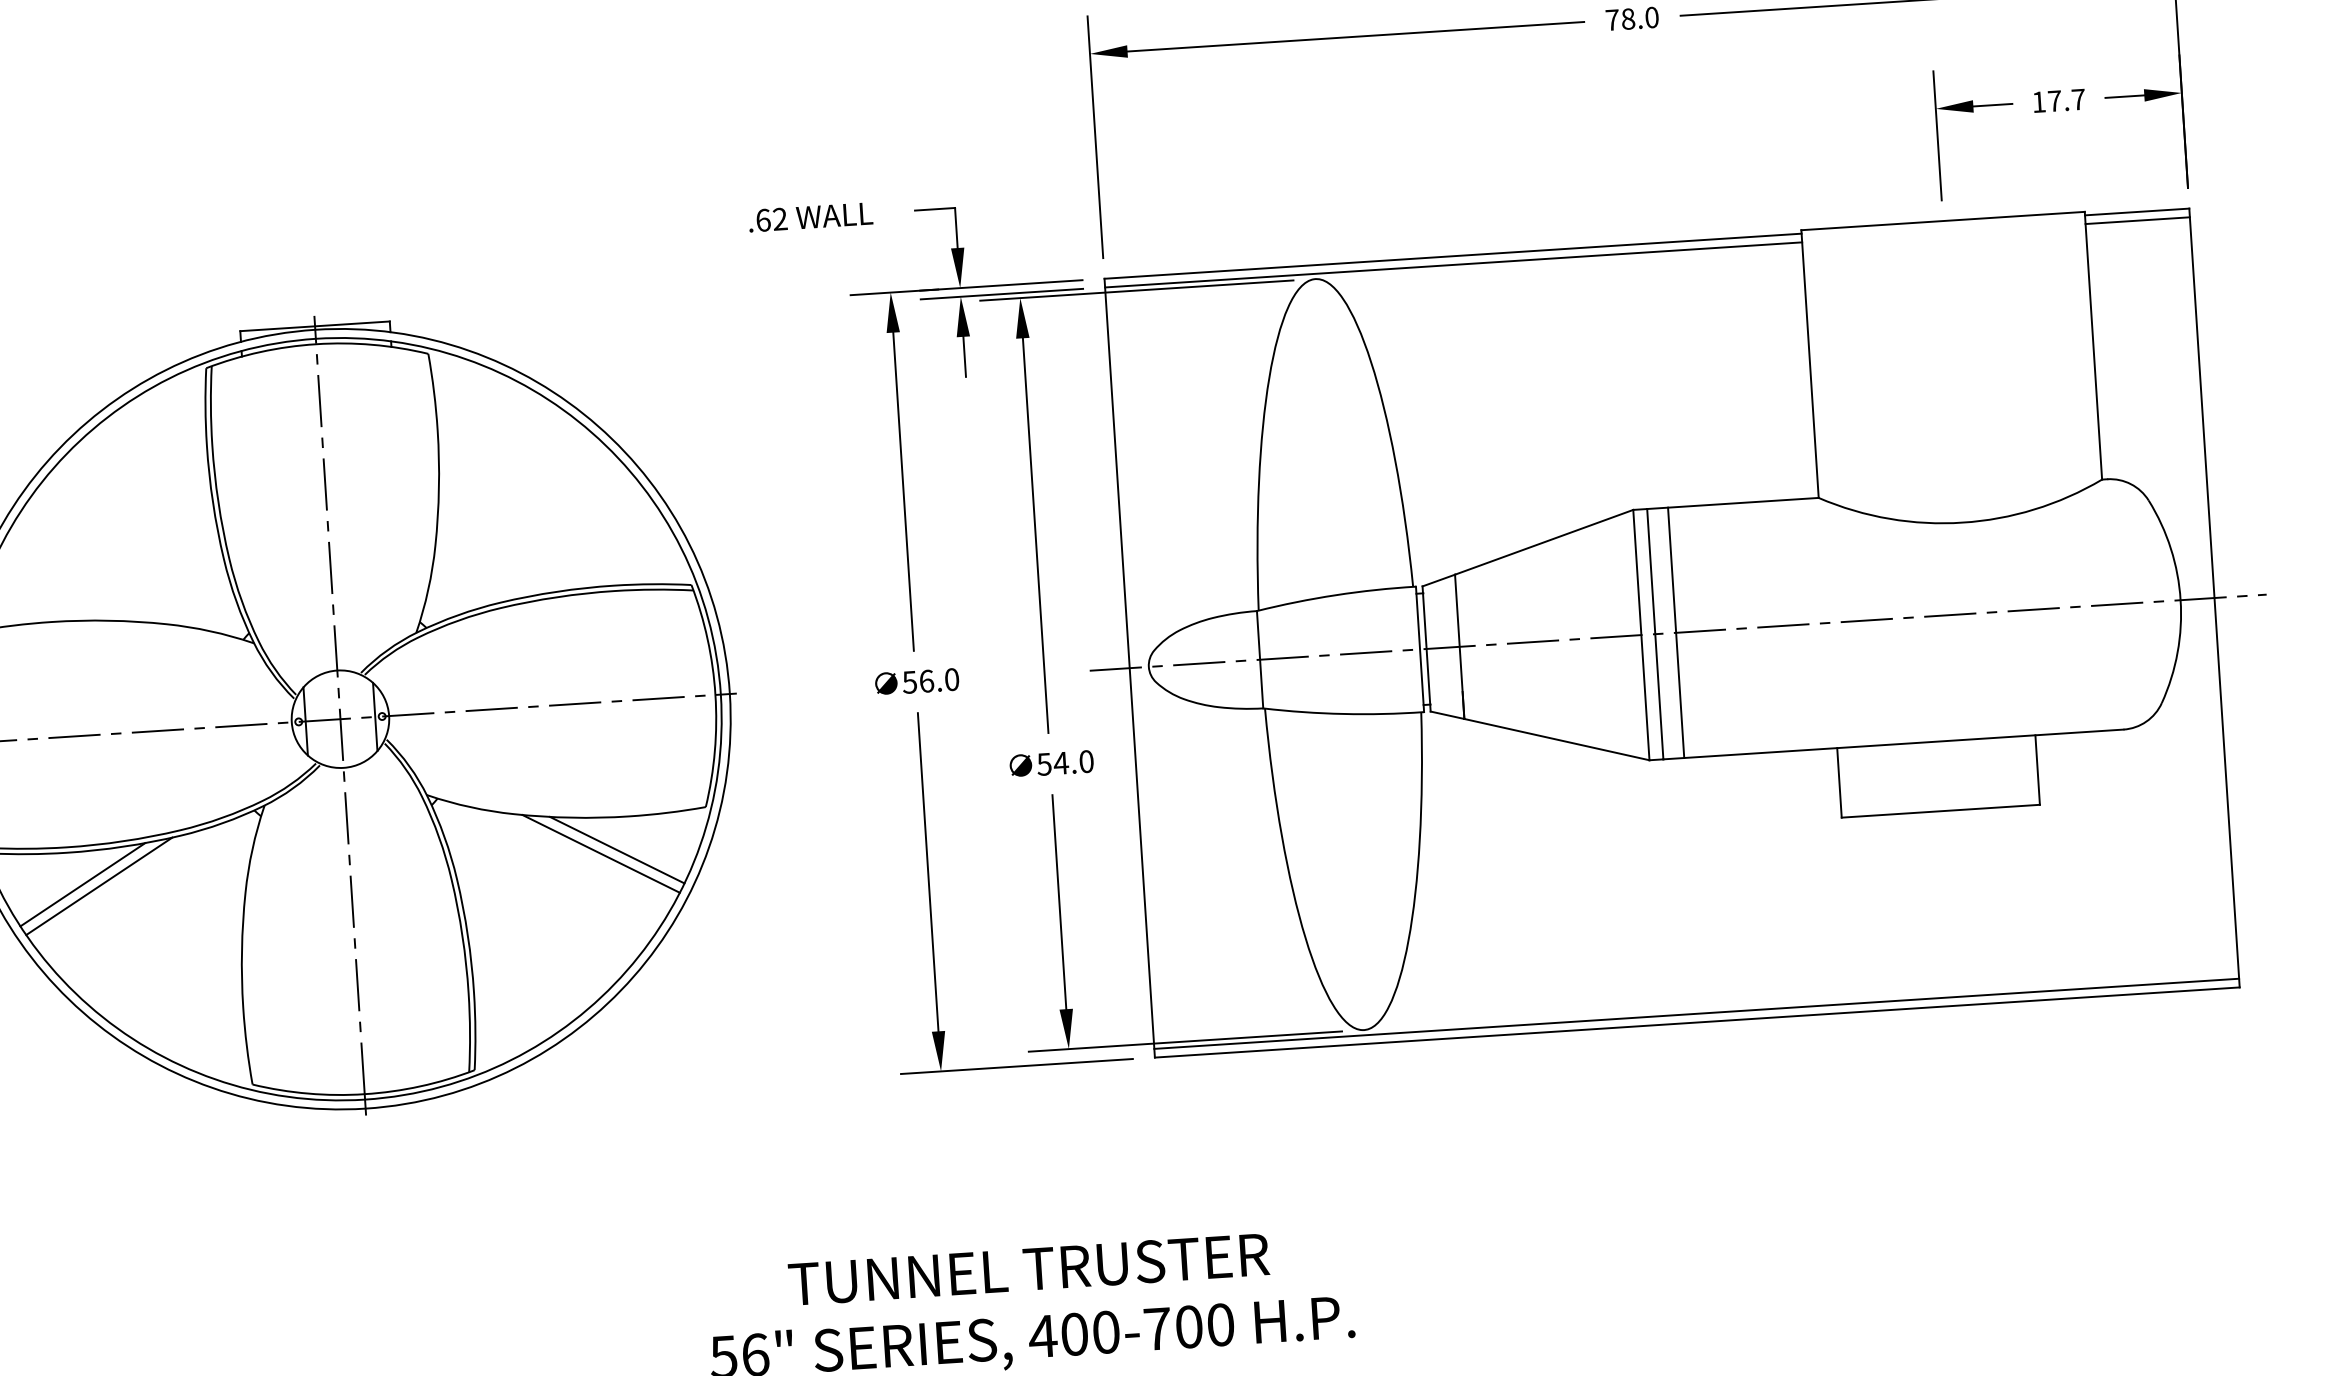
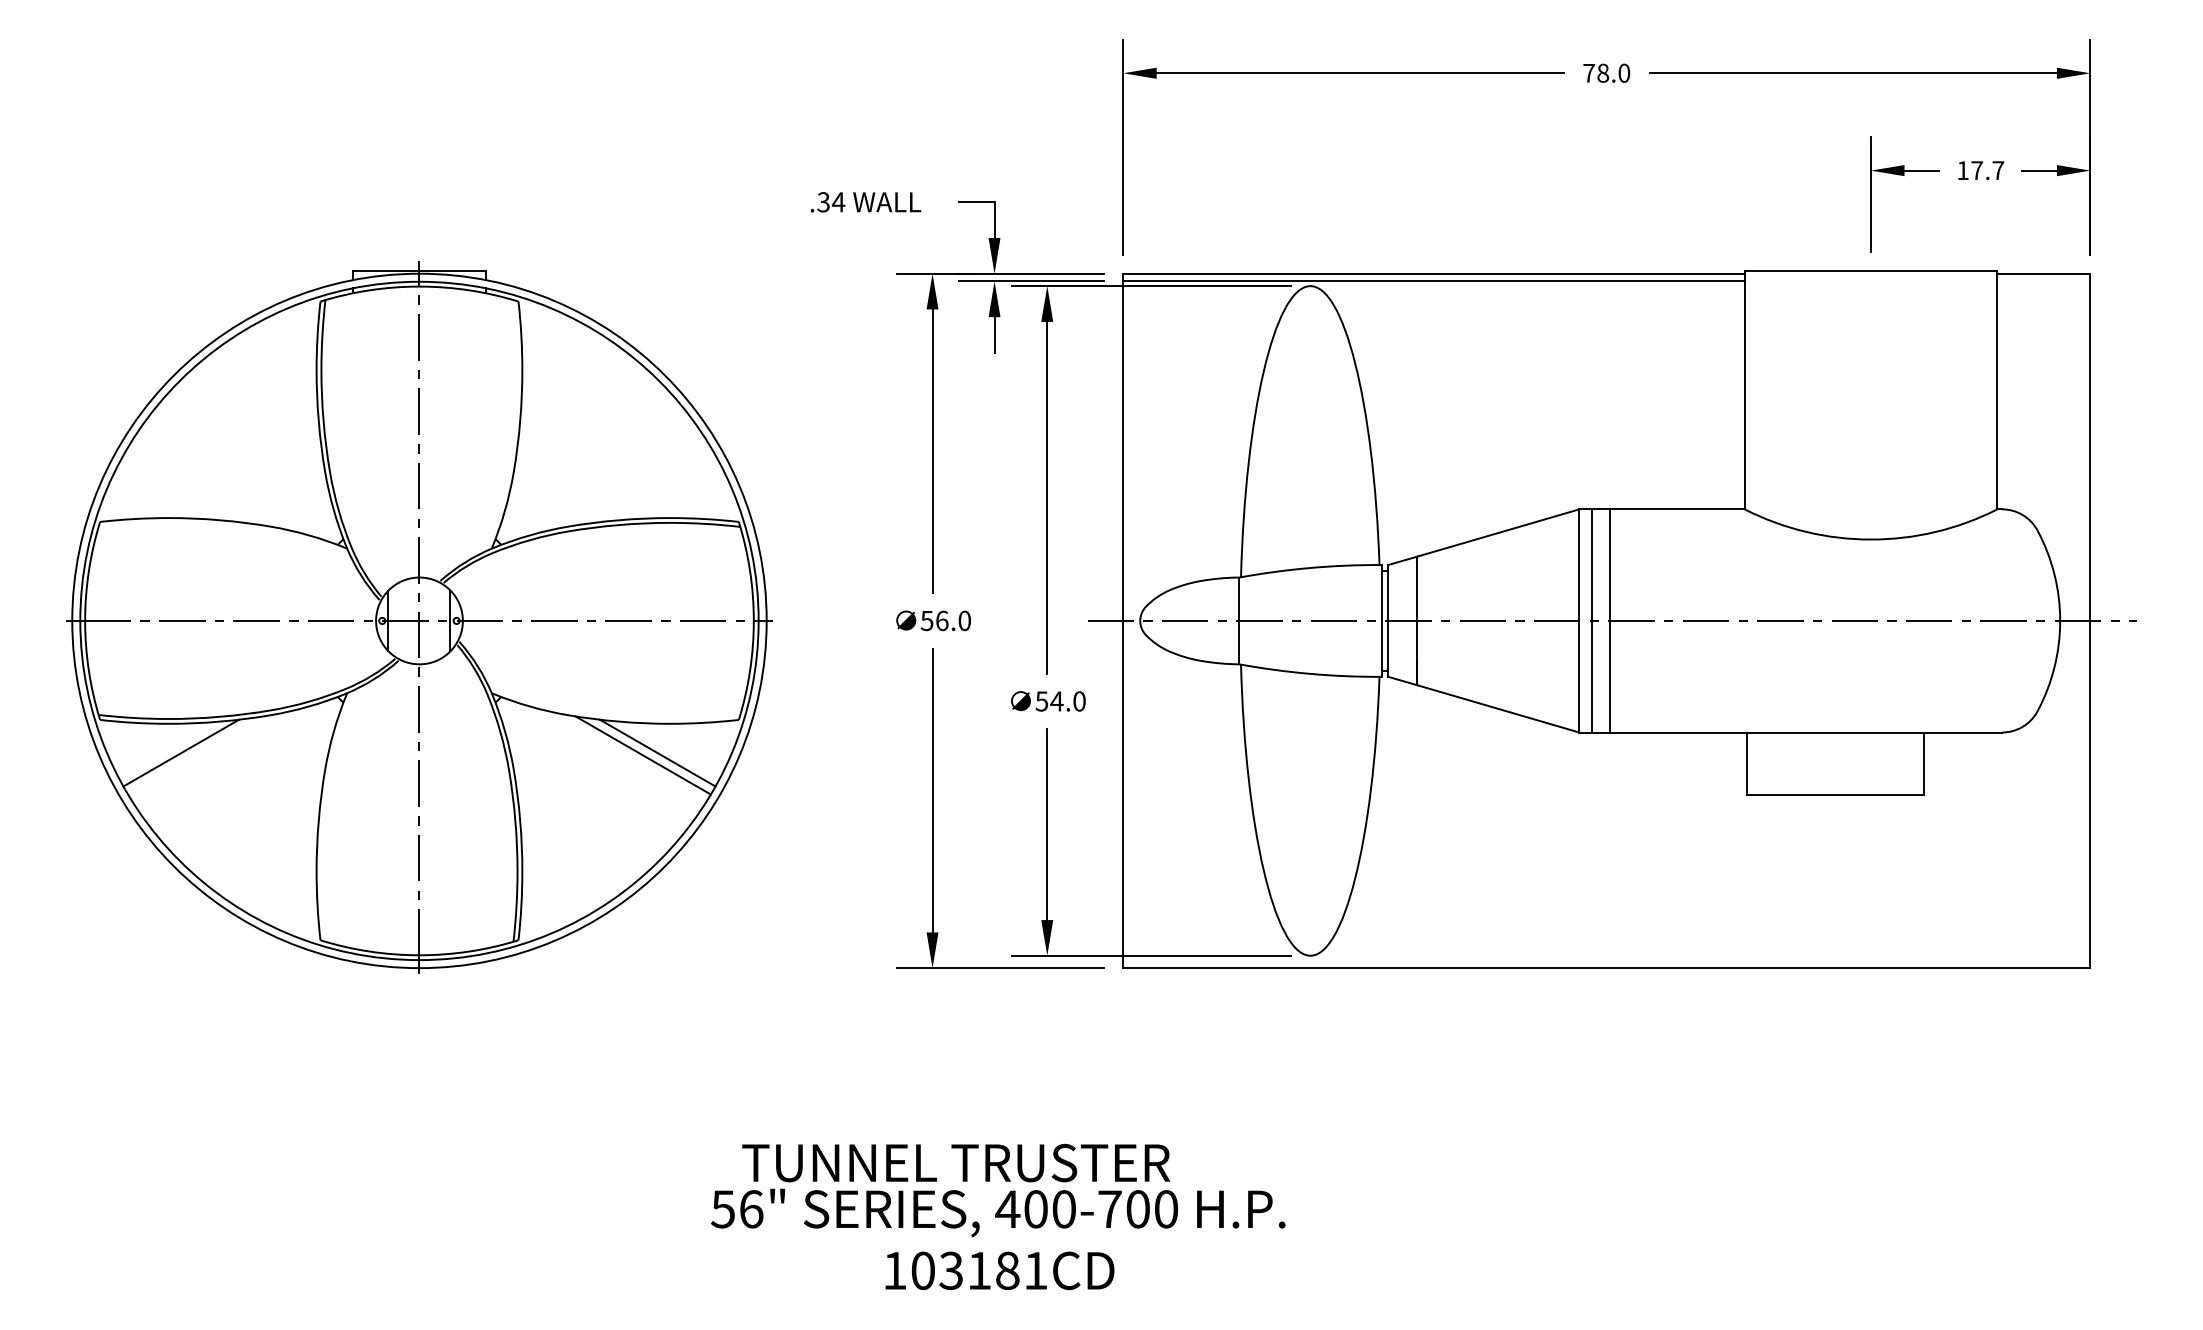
text: (772, 220) -> (831, 202), .62 -> .34
line: (2137, 220) -> (2043, 281), removed
line: (99, 886) -> (195, 755), removed
line: (1696, 1013) -> (1606, 960), removed
text: (1029, 1268) -> (956, 1162), moved

